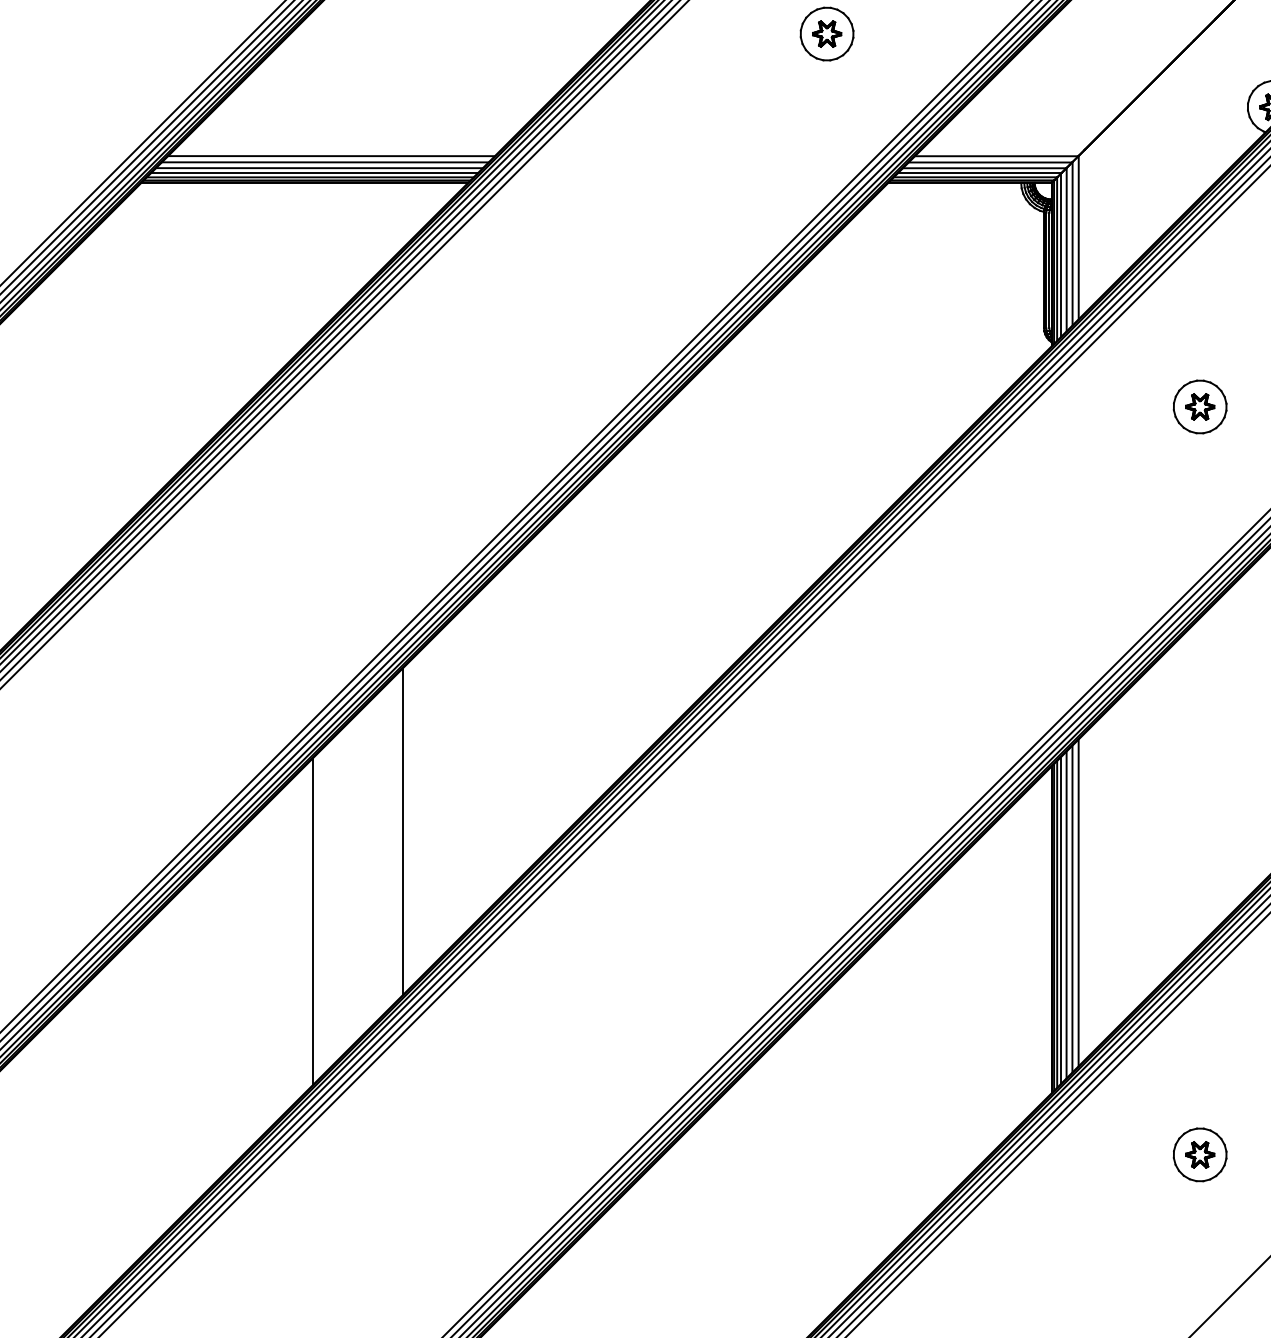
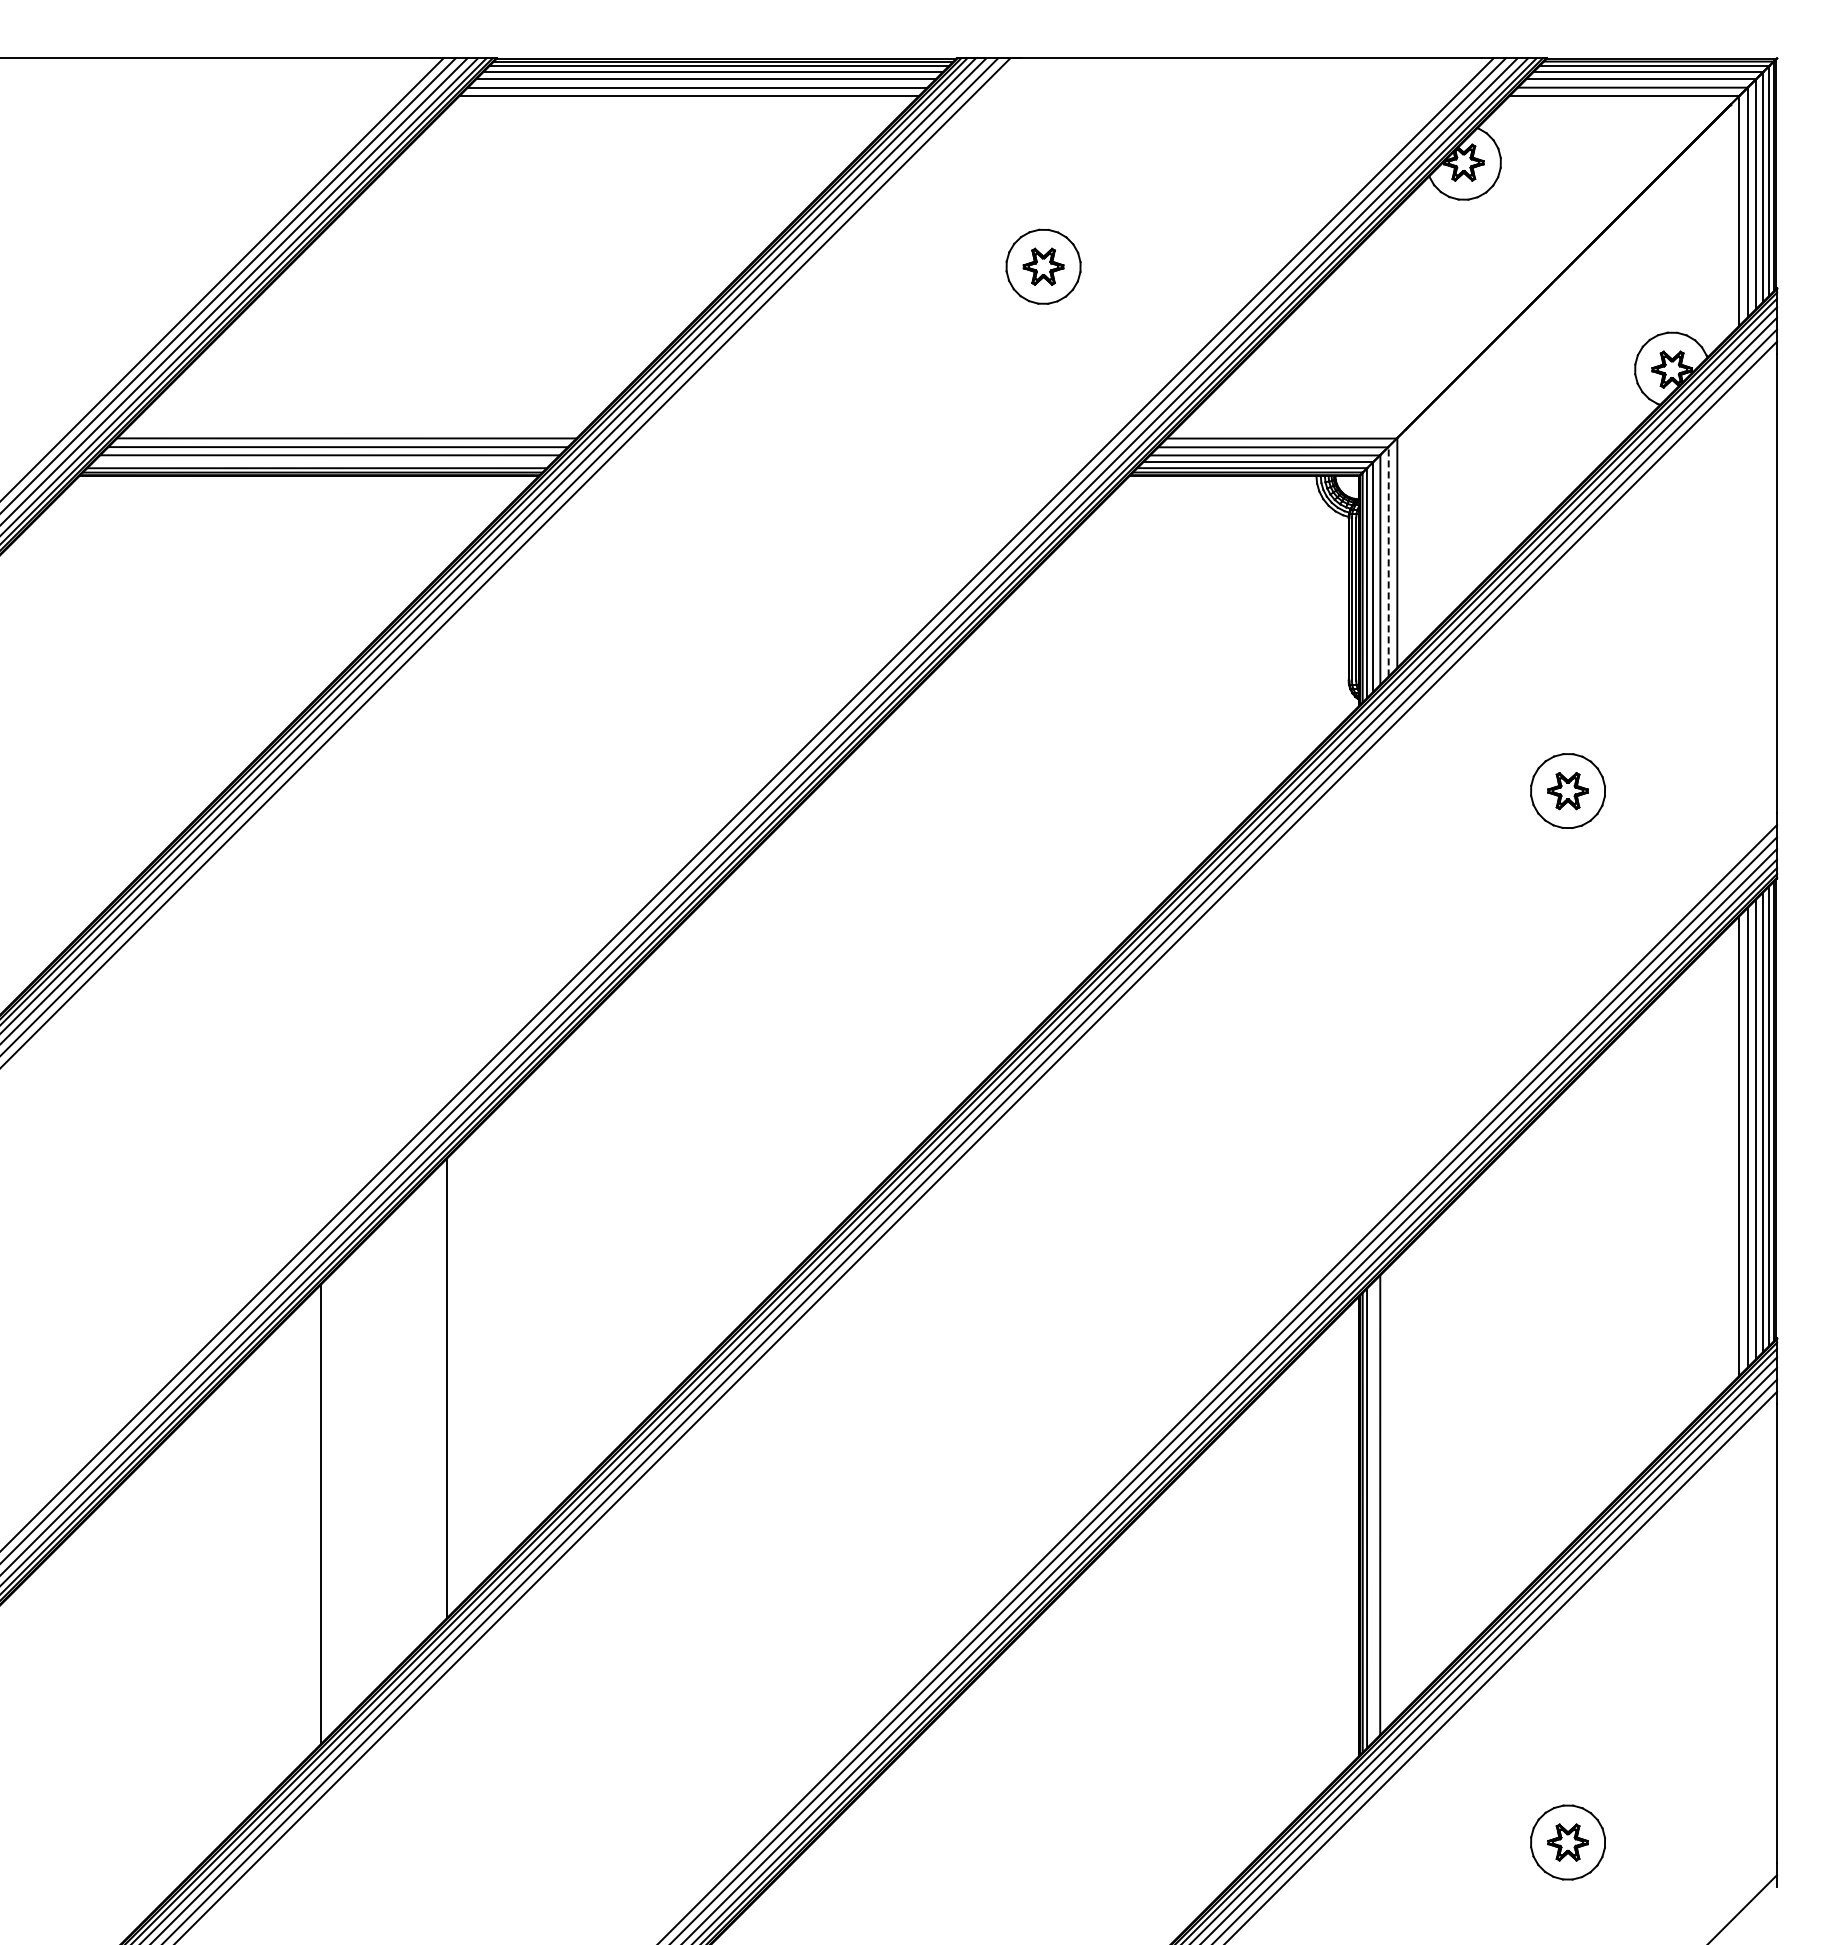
line: (314, 173) -> (322, 462), removed
line: (1072, 243) -> (1388, 561), solid -> dashed
line: (1078, 903) -> (1397, 1488), removed
line: (1072, 908) -> (1388, 1496), removed
line: (1061, 920) -> (1372, 1512), removed

